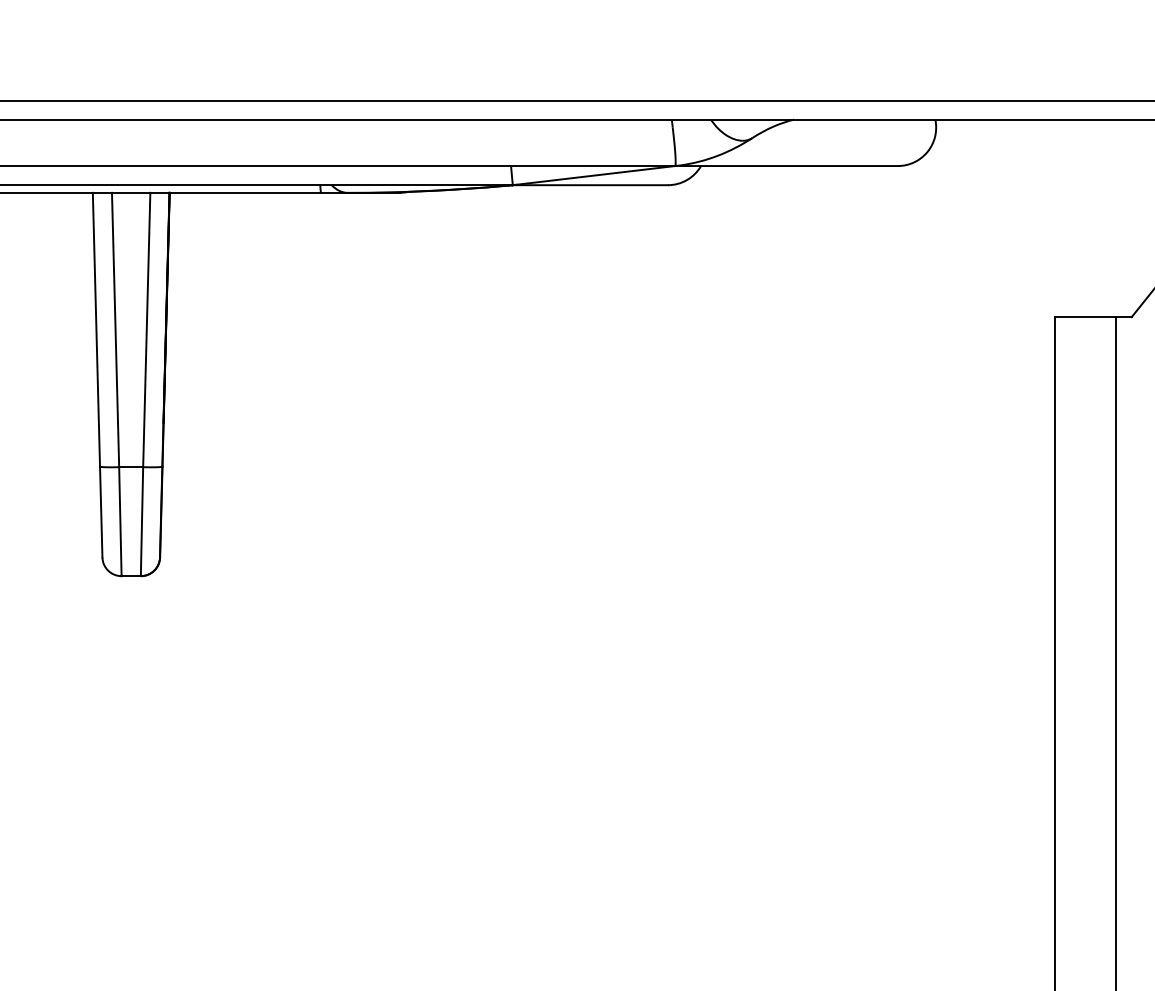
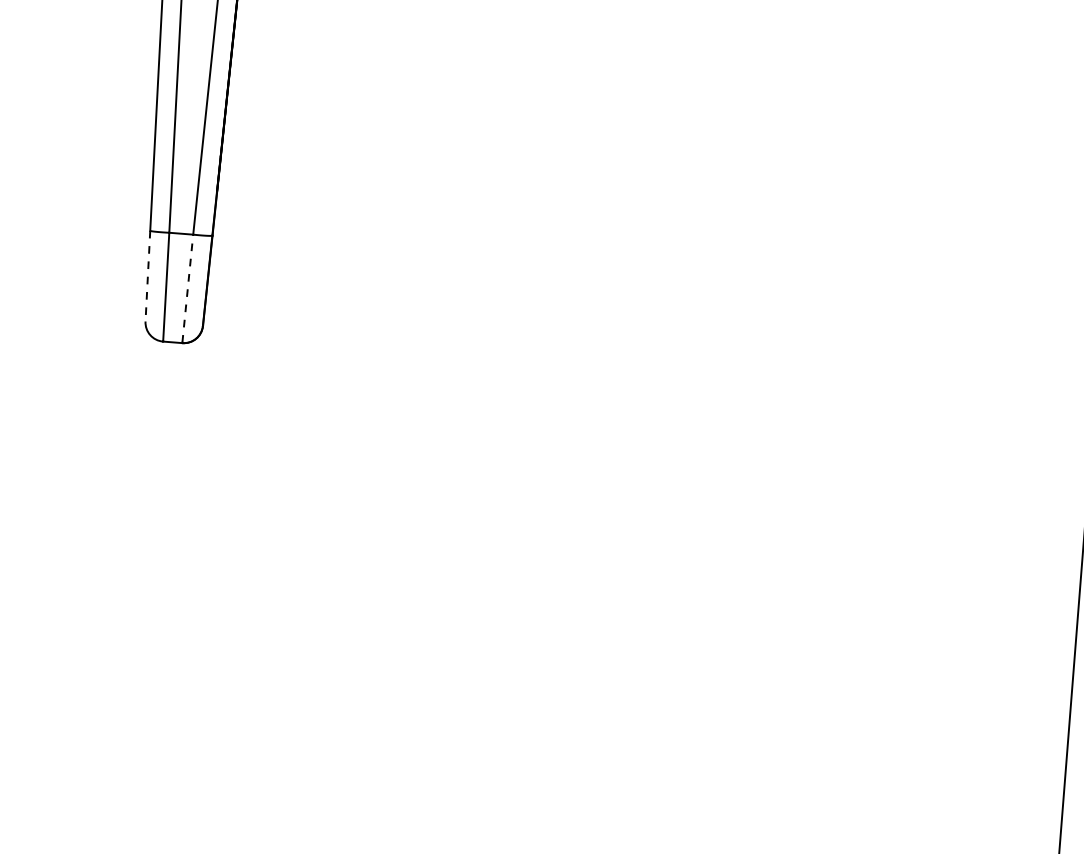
line: (101, 512) -> (148, 276), solid -> dashed
line: (142, 520) -> (188, 287), solid -> dashed

